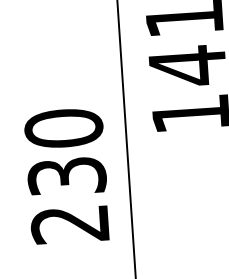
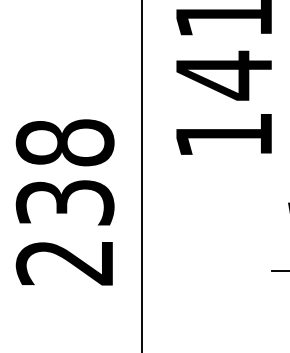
text: (64, 128) -> (65, 142), 230 -> 238

